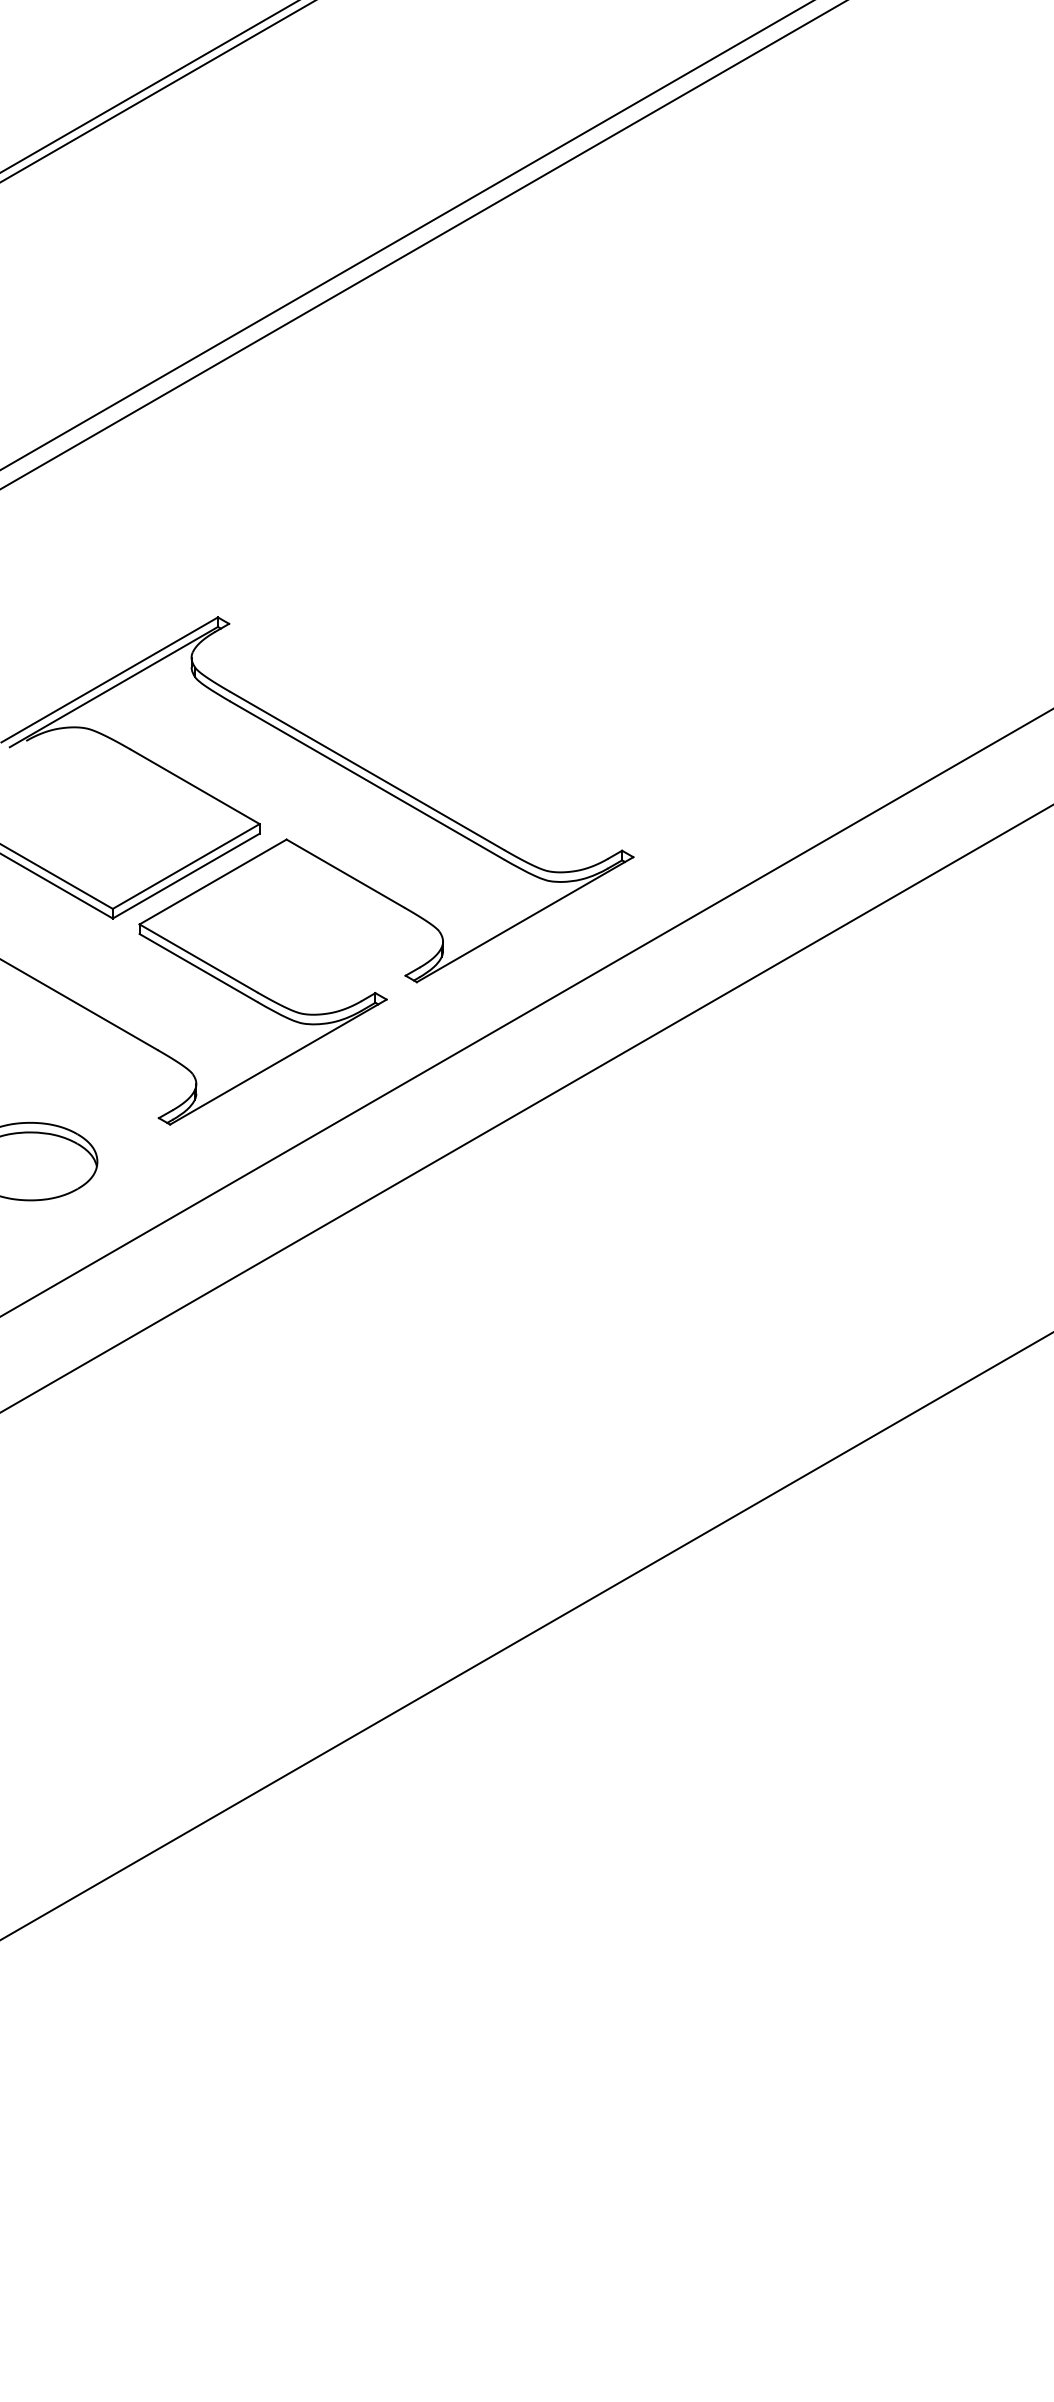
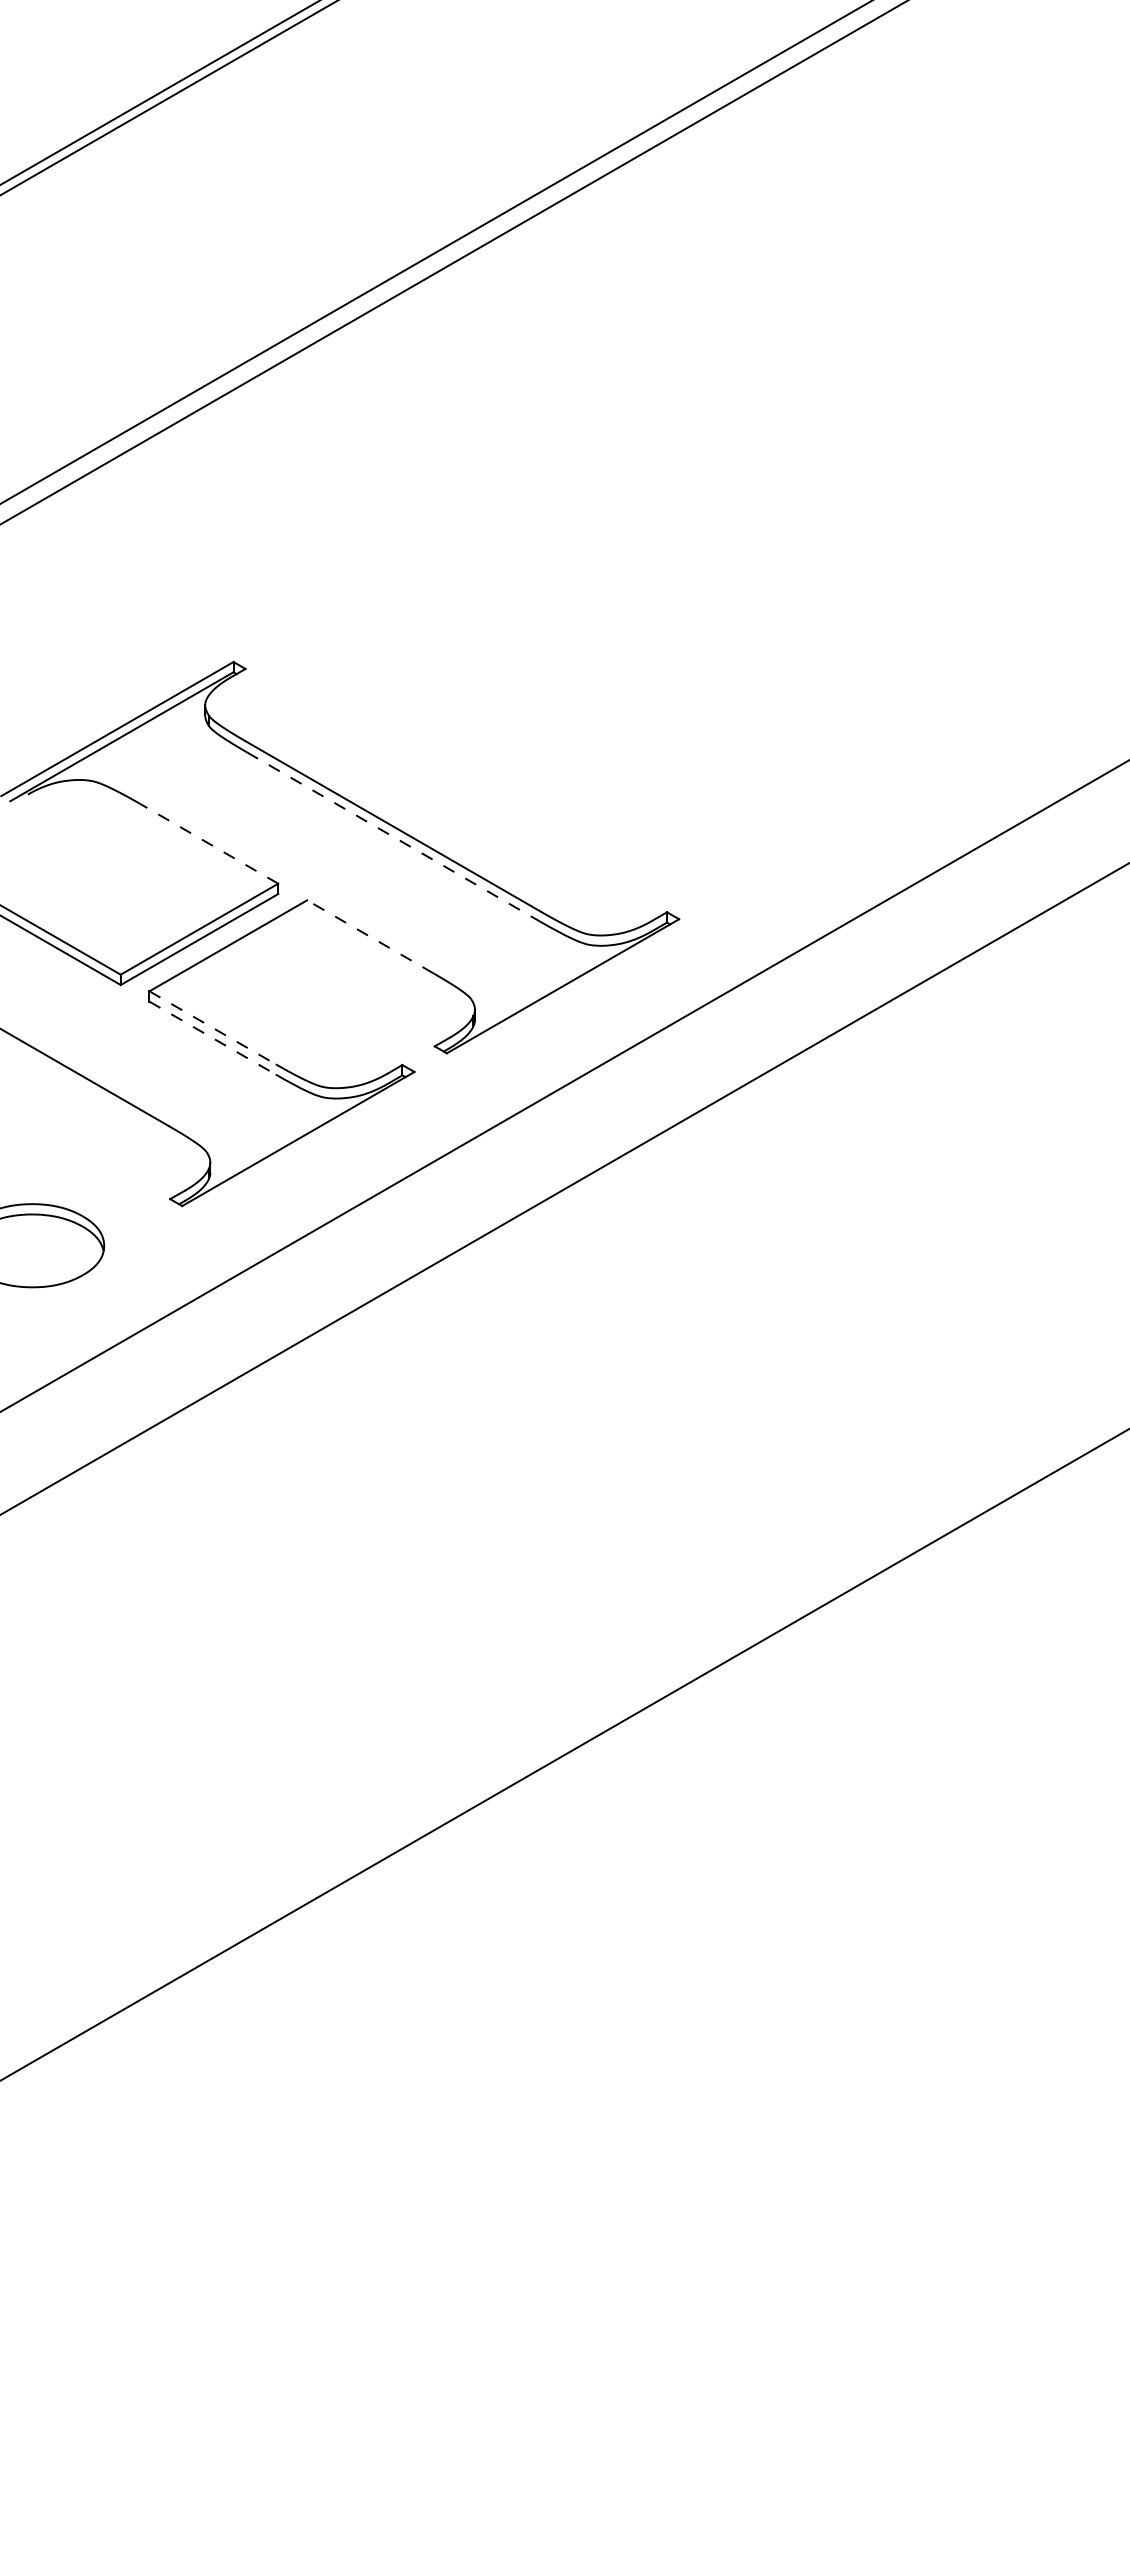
line: (368, 780) -> (394, 837), solid -> dashed
line: (195, 786) -> (209, 843), solid -> dashed
line: (345, 873) -> (370, 936), solid -> dashed
line: (198, 958) -> (212, 1027), solid -> dashed
line: (198, 968) -> (212, 1038), solid -> dashed

